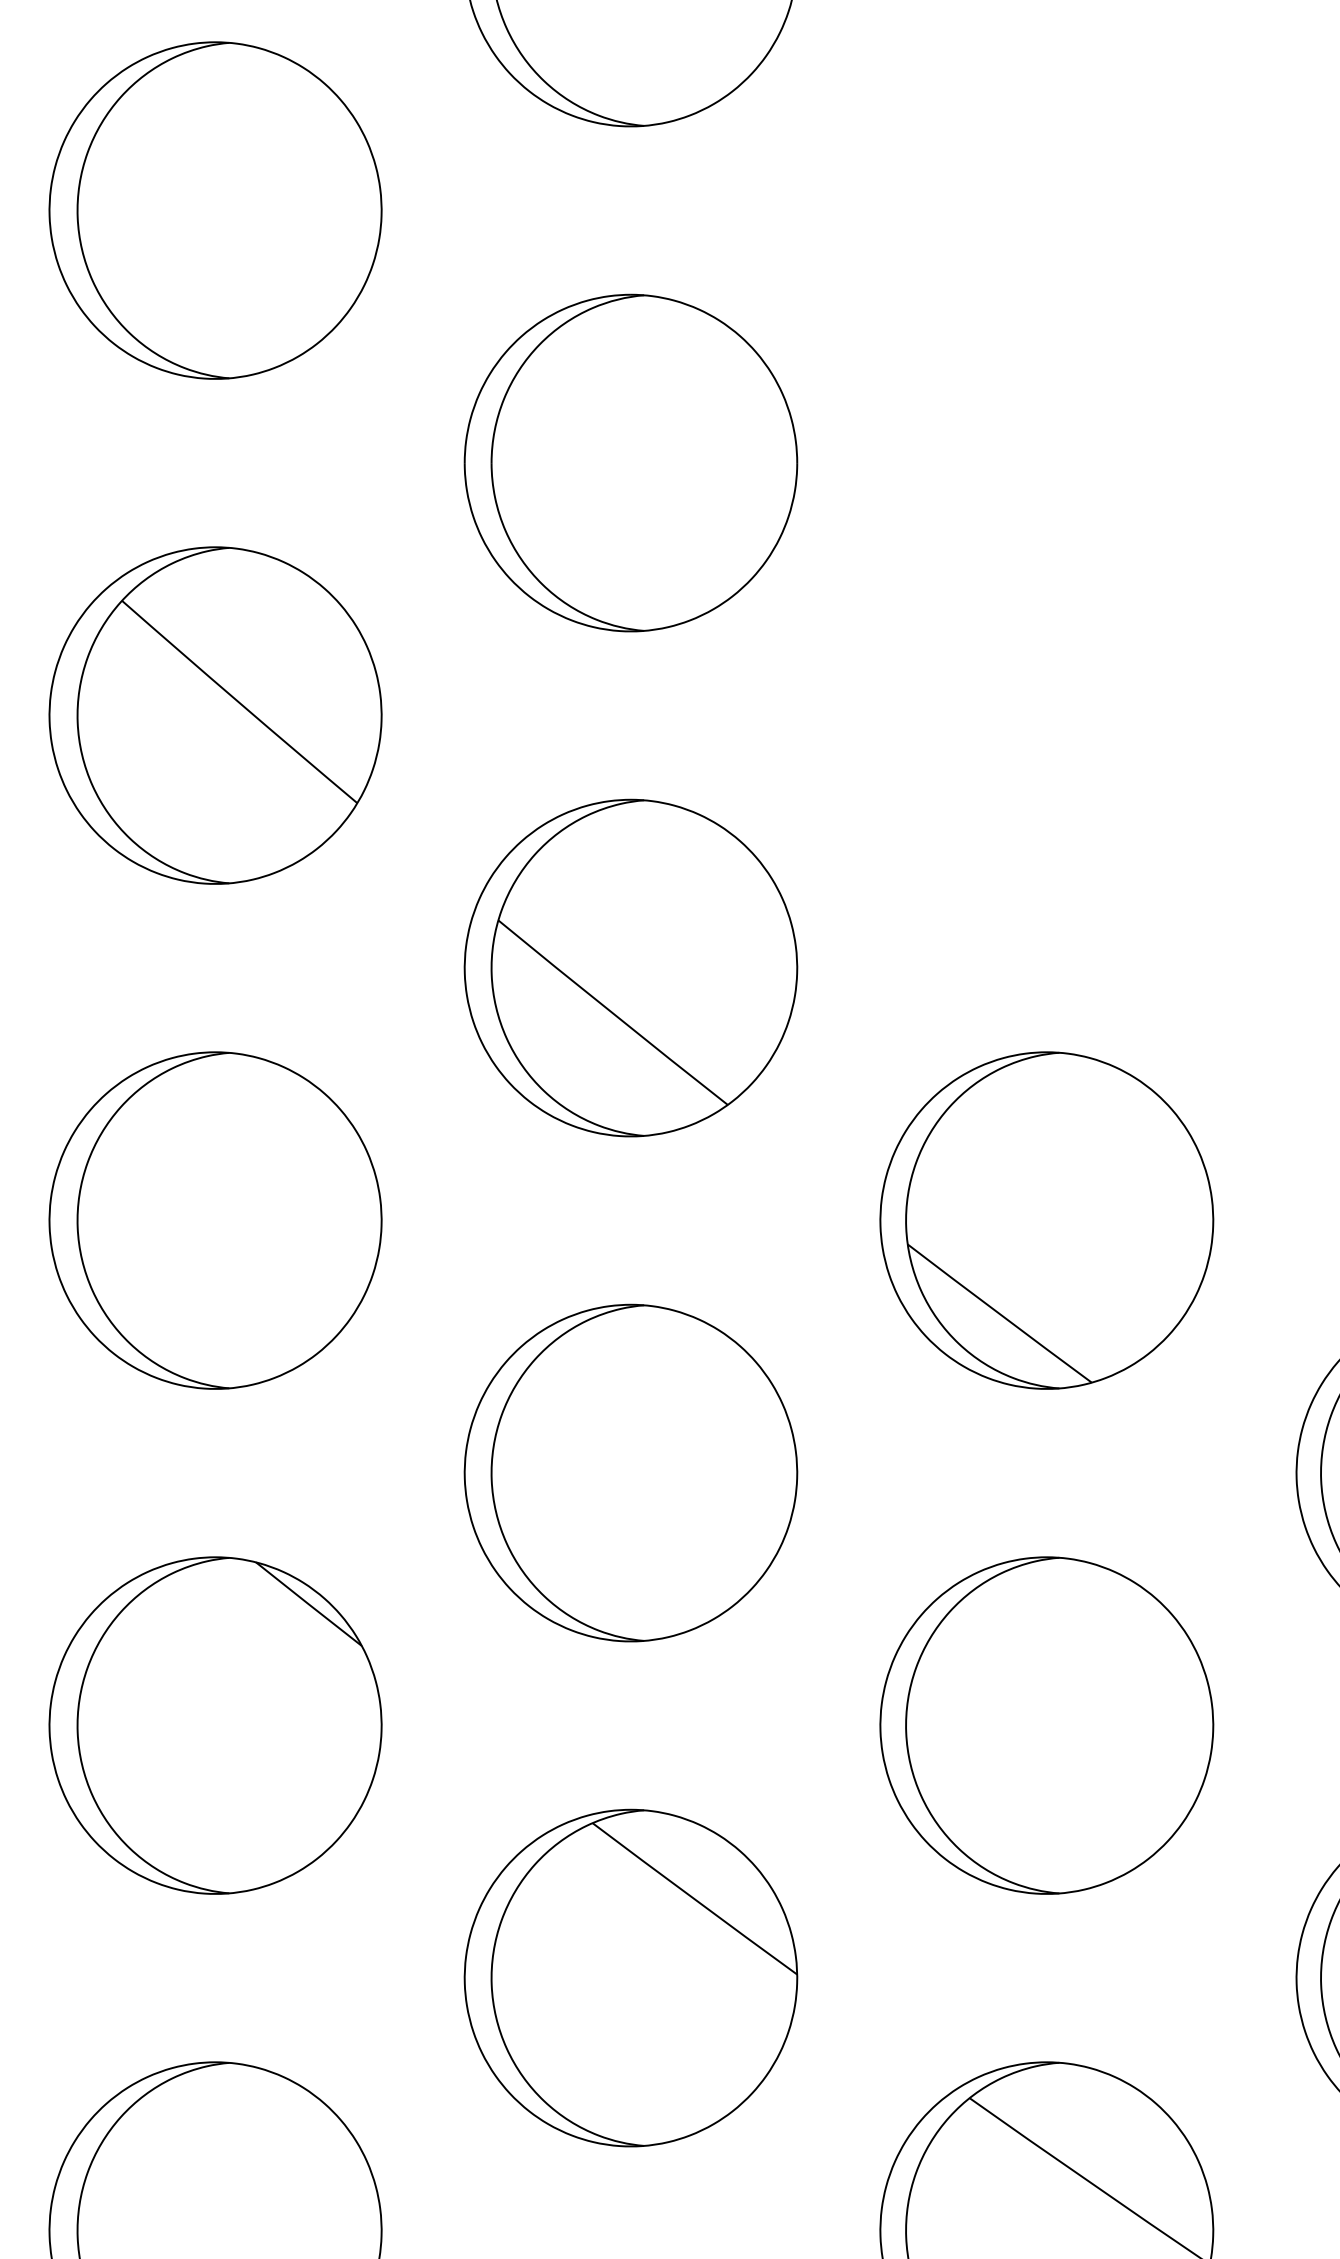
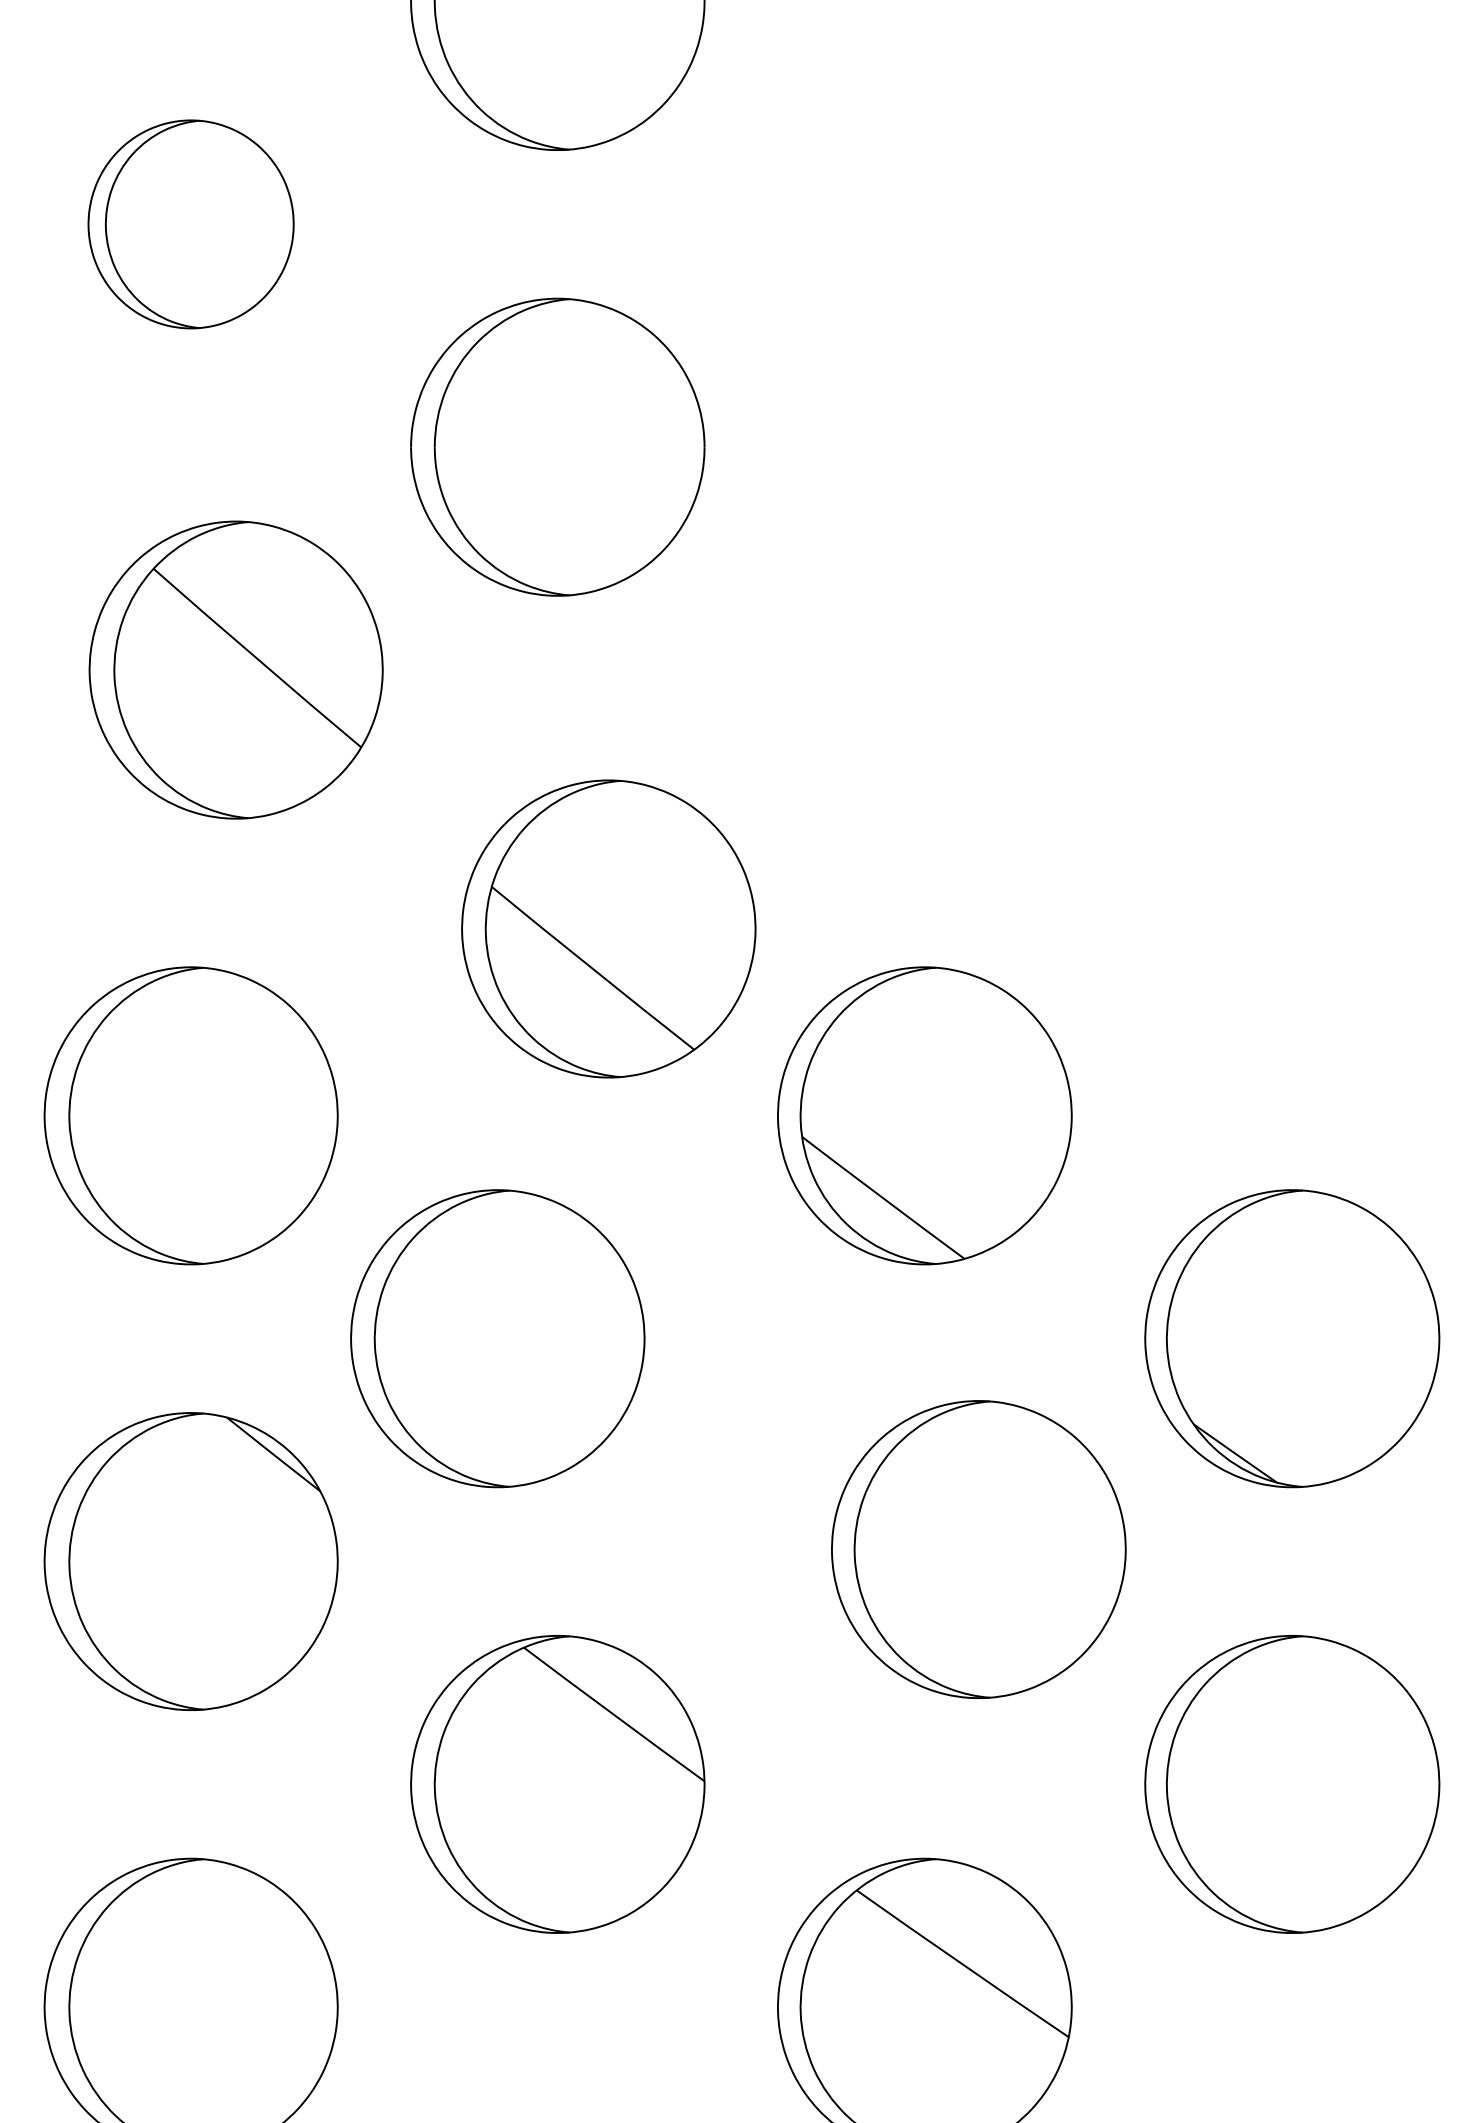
part: (214, 210) -> (190, 224), size x0.7
part: (214, 714) -> (235, 669), moved
part: (630, 967) -> (608, 928), moved
part: (630, 1472) -> (497, 1338), moved
part: (1046, 1725) -> (978, 1549), moved

